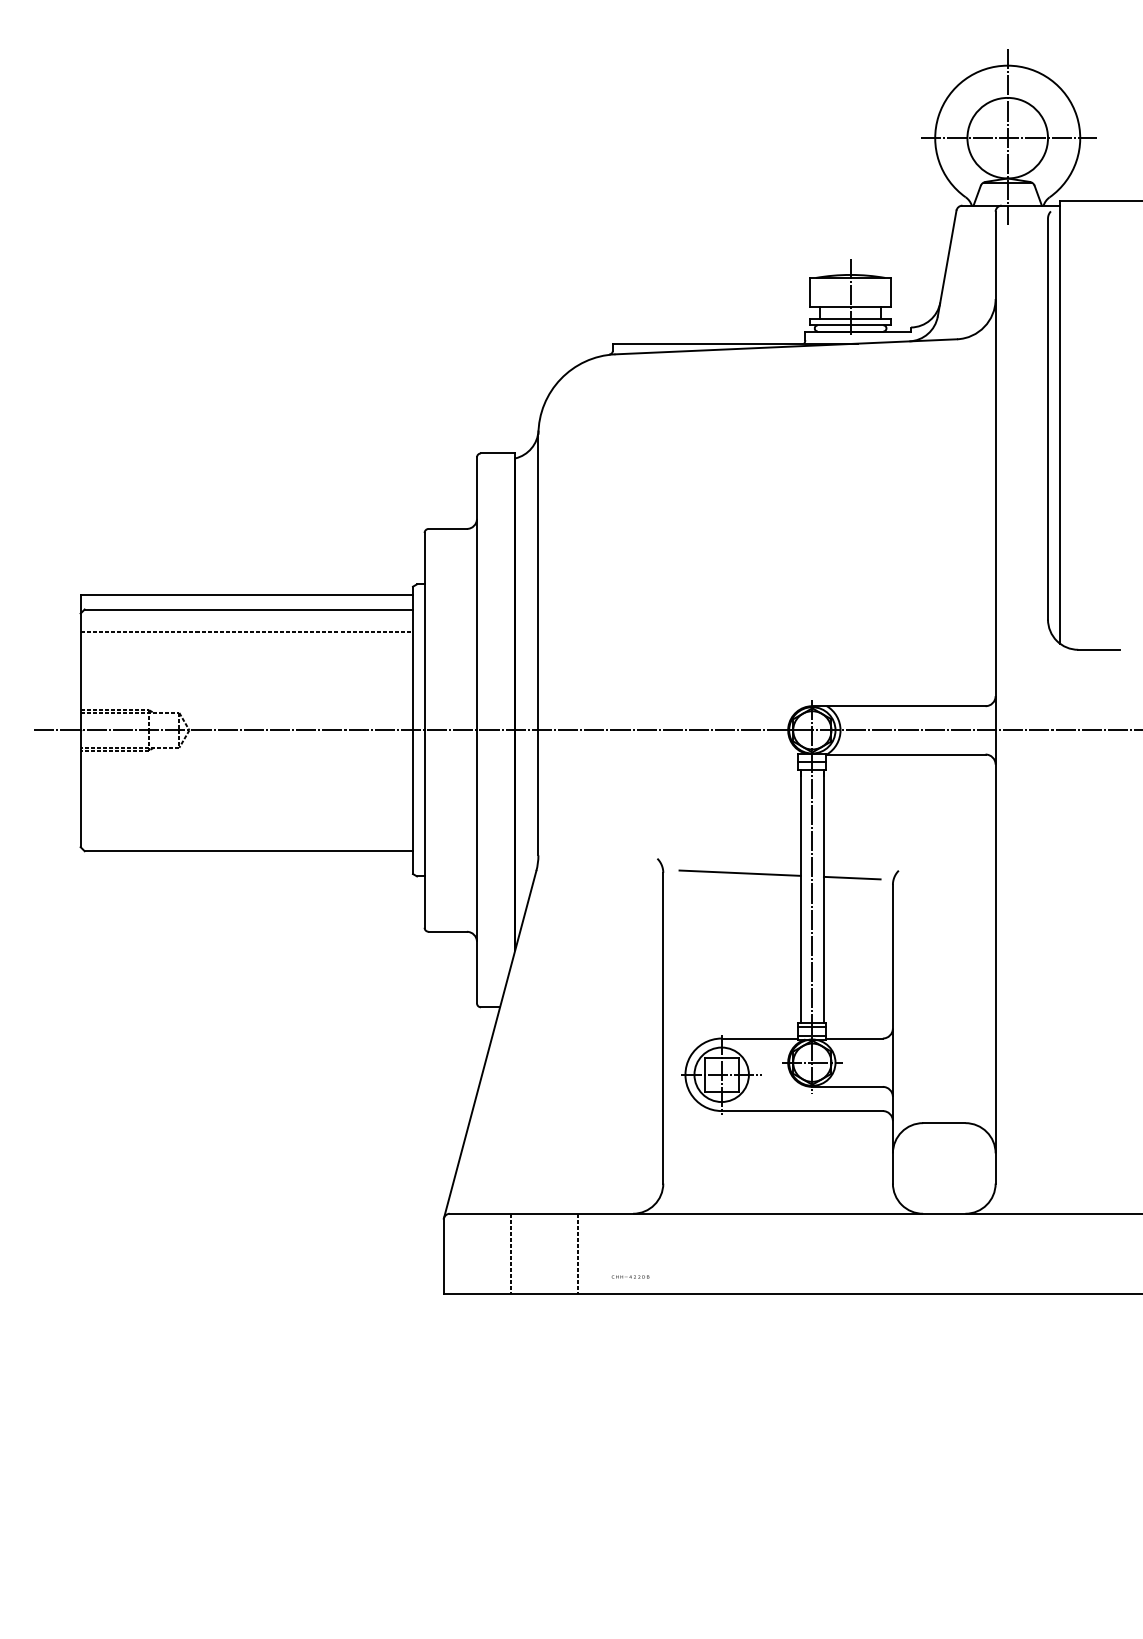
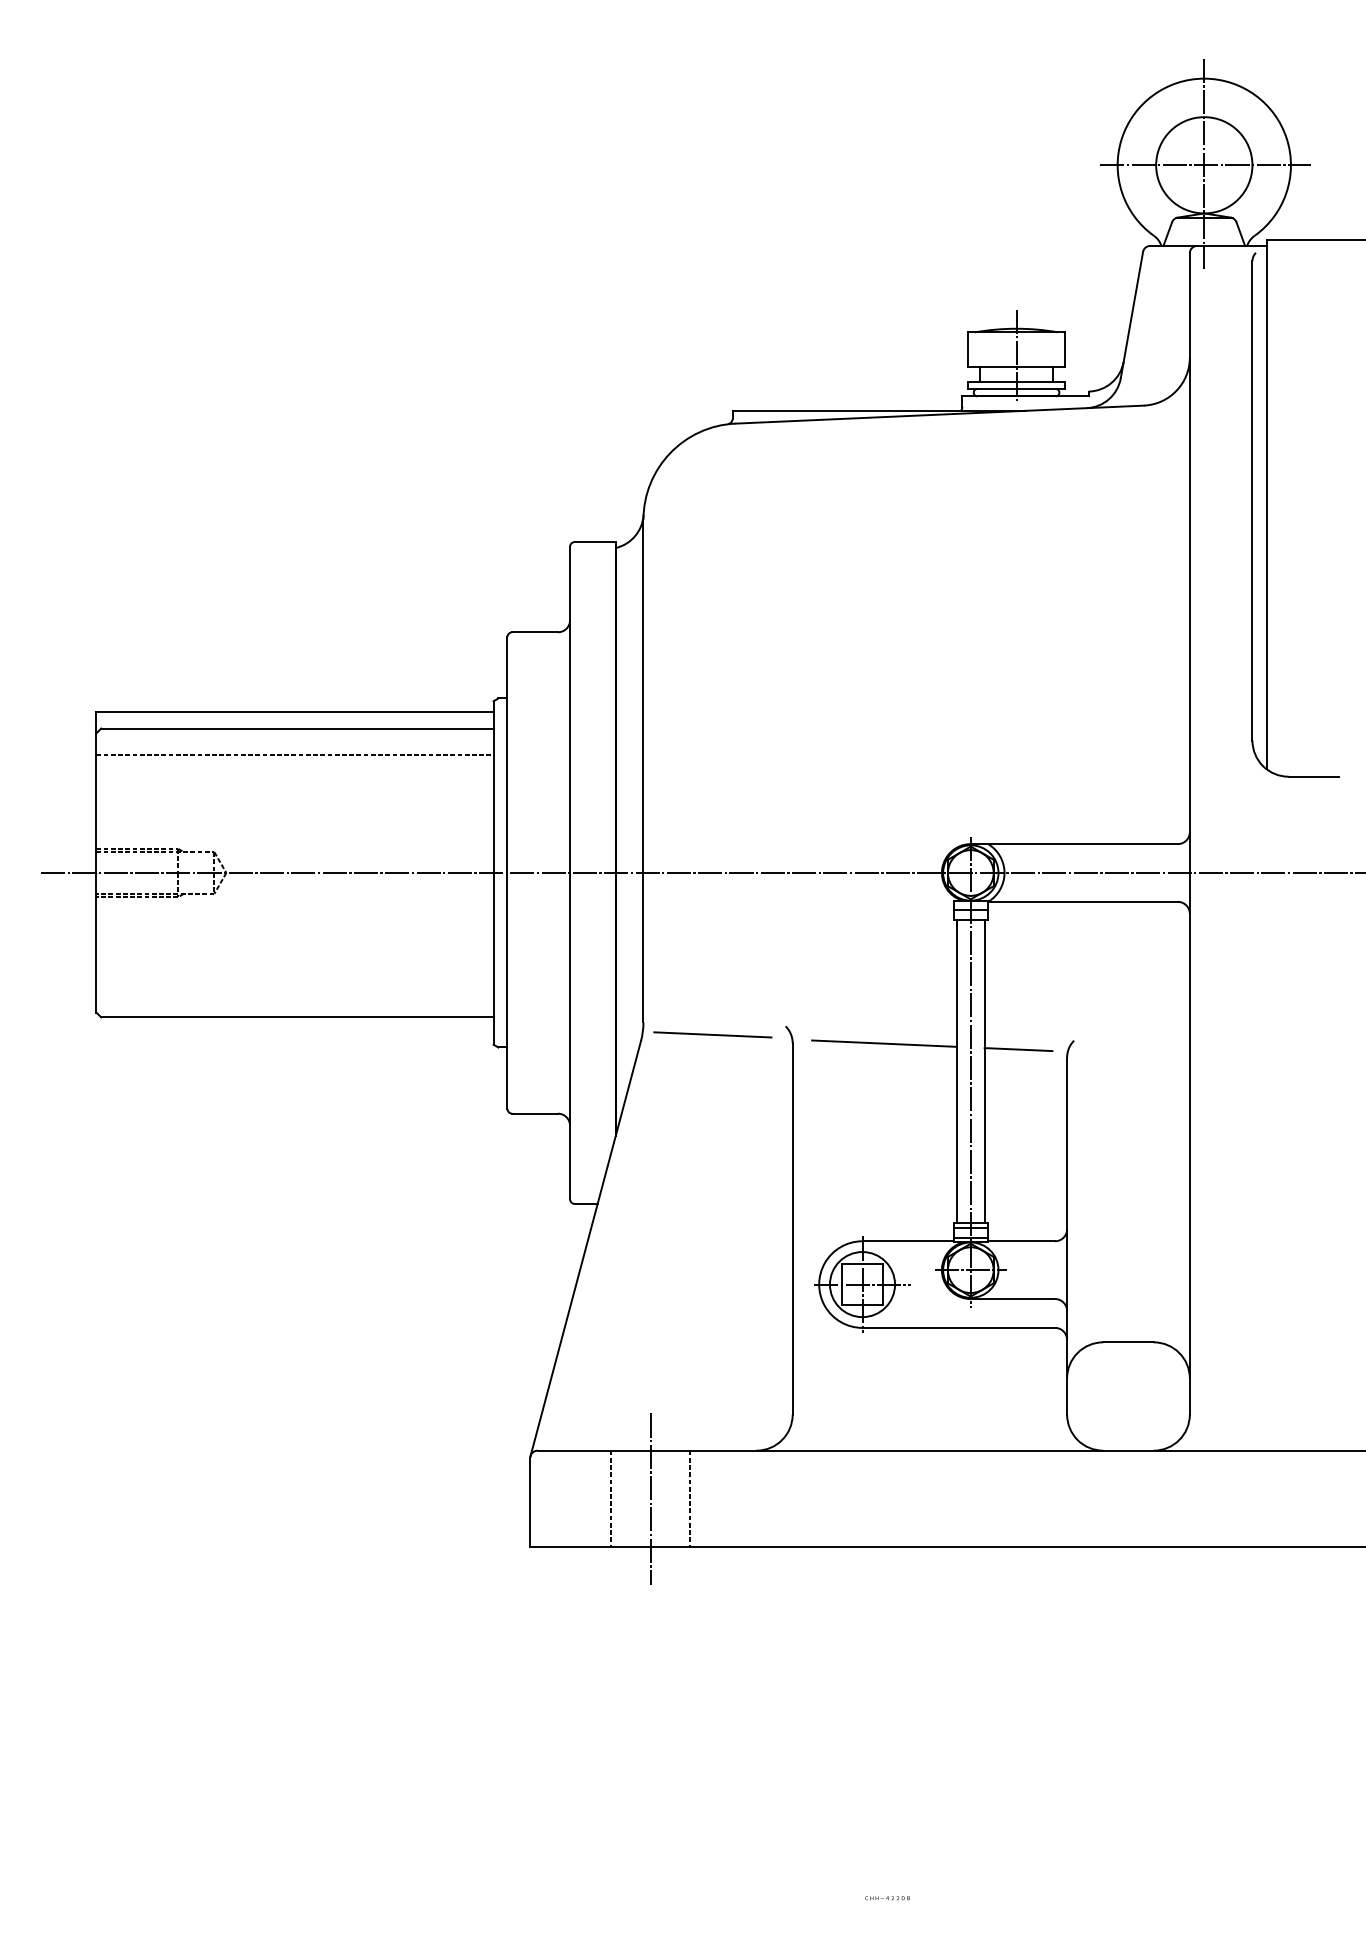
line: (596, 865) -> (712, 1034), added
line: (544, 1254) -> (650, 1499), added
text: (630, 1277) -> (887, 1898), moved

